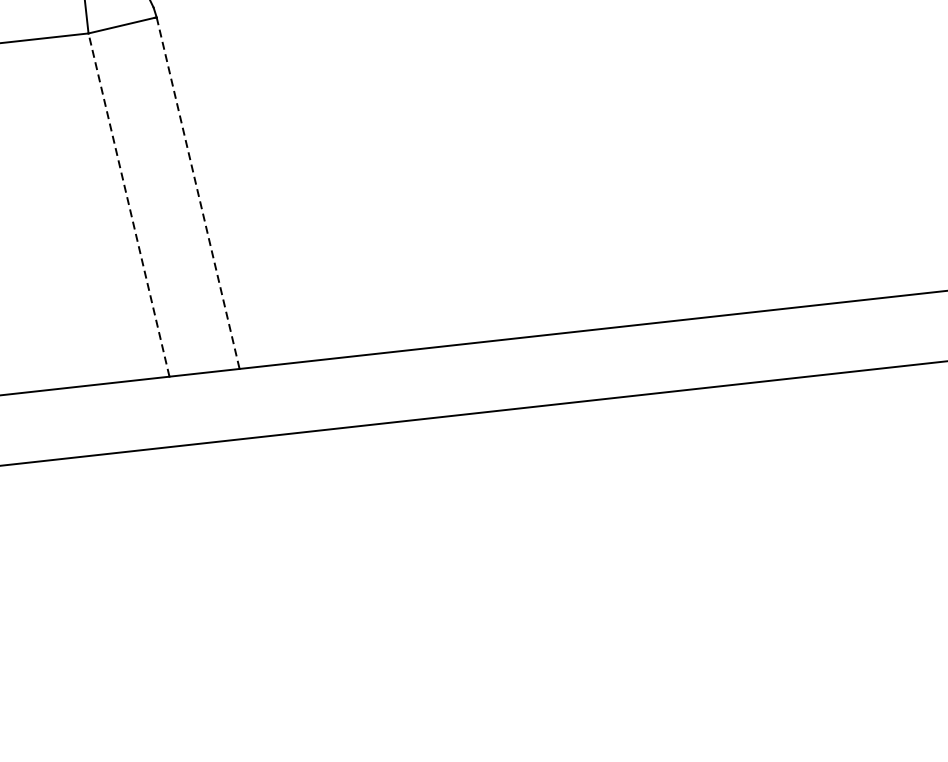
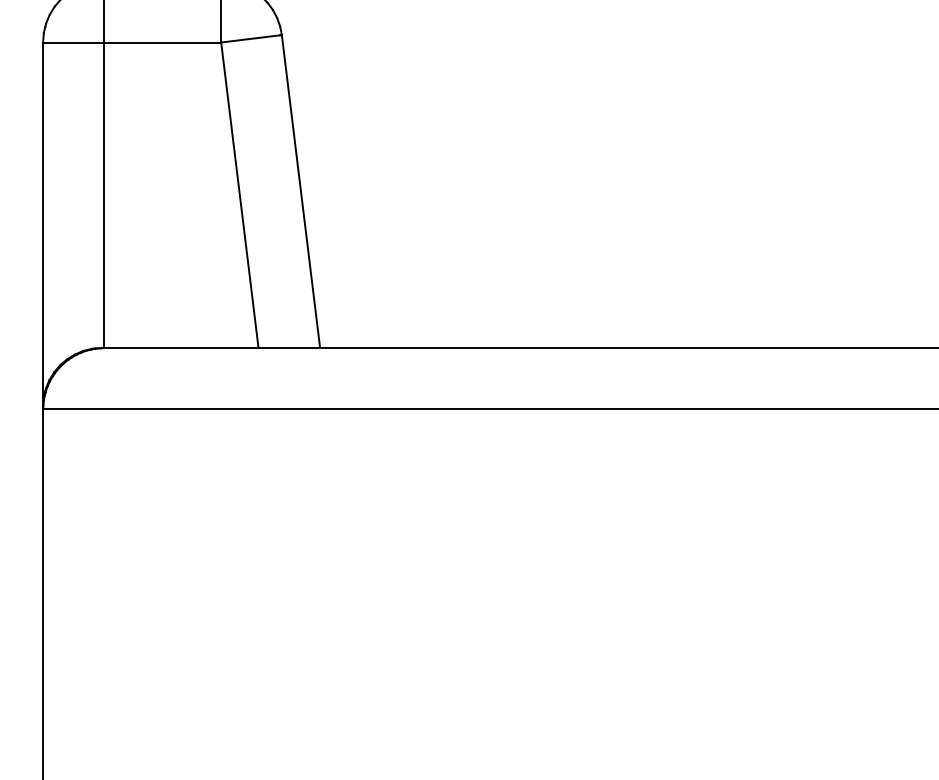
line: (197, 193) -> (300, 191), dashed -> solid
line: (128, 205) -> (239, 195), dashed -> solid

